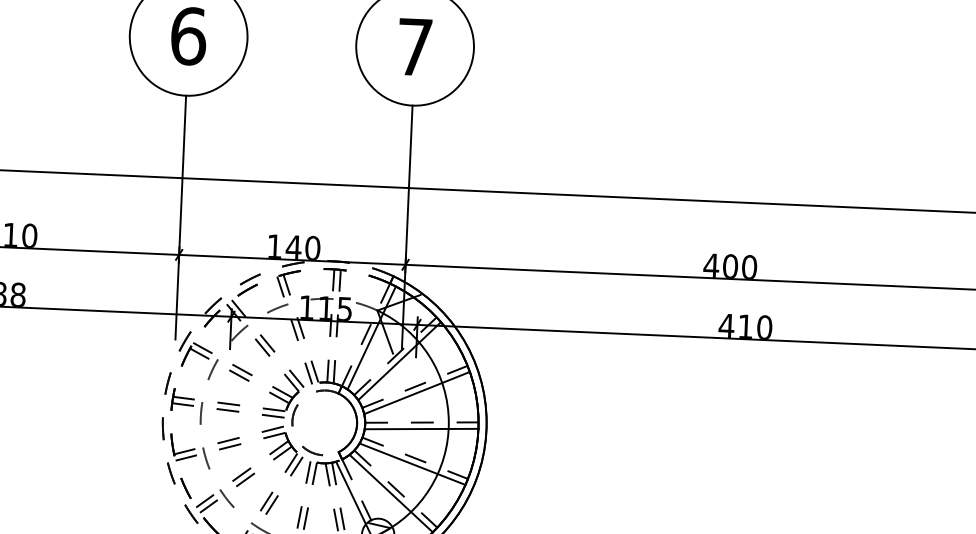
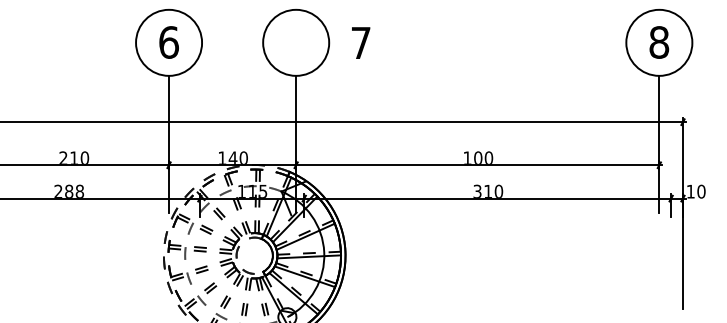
text: (415, 46) -> (361, 42), moved
text: (711, 264) -> (467, 157), 400 -> 100
text: (726, 323) -> (477, 190), 410 -> 310

